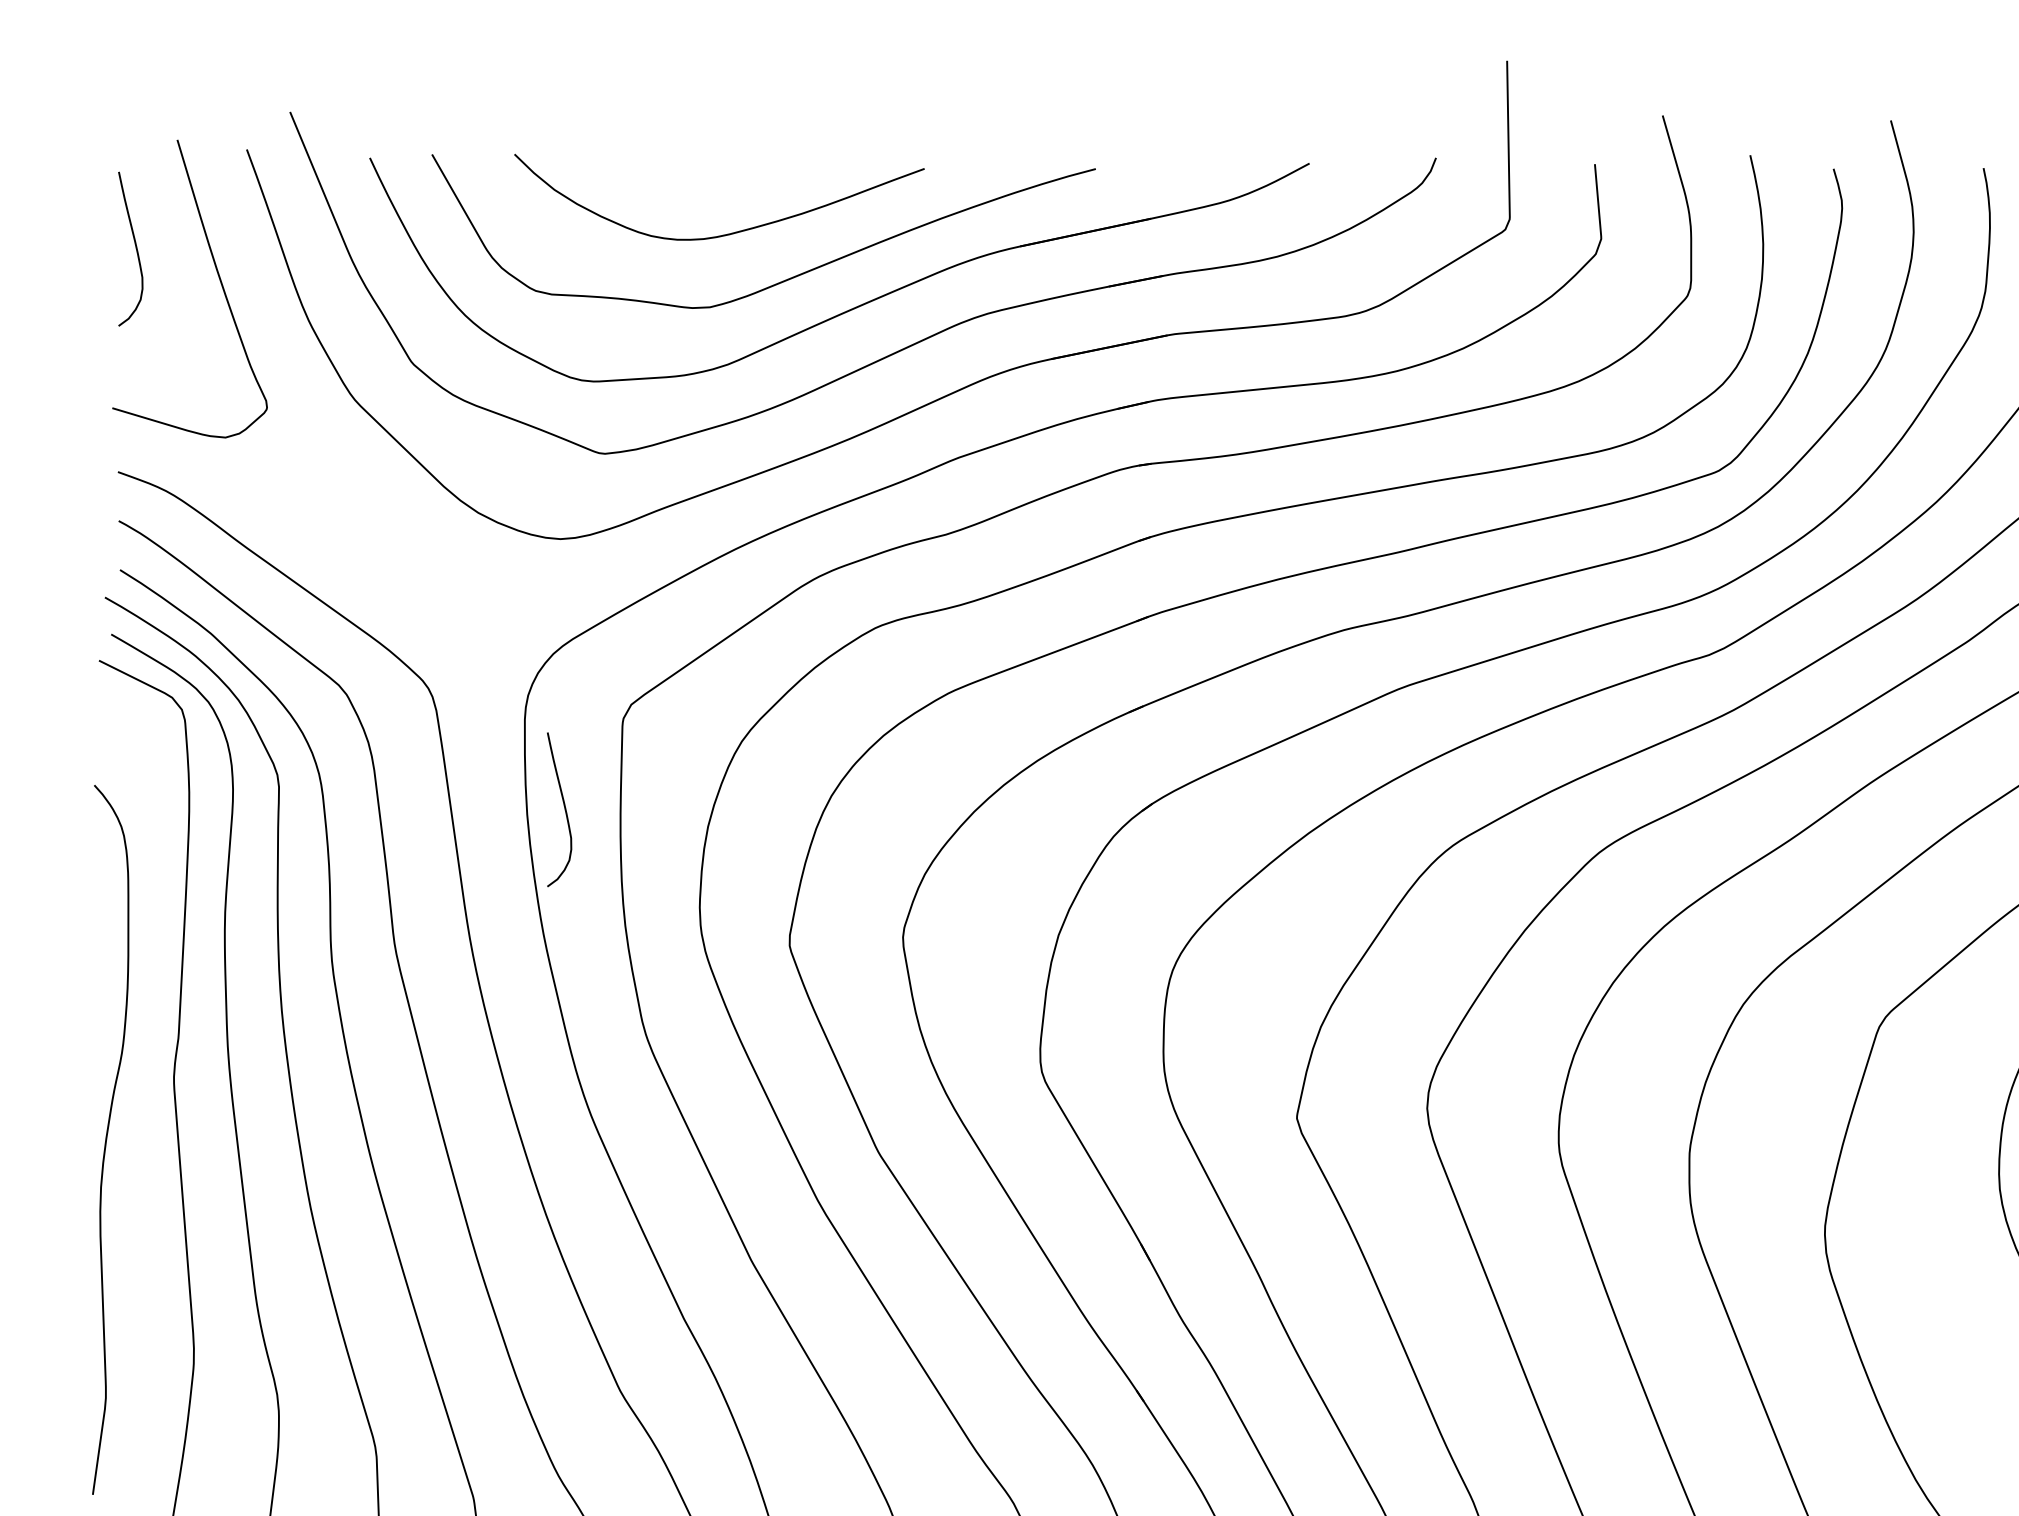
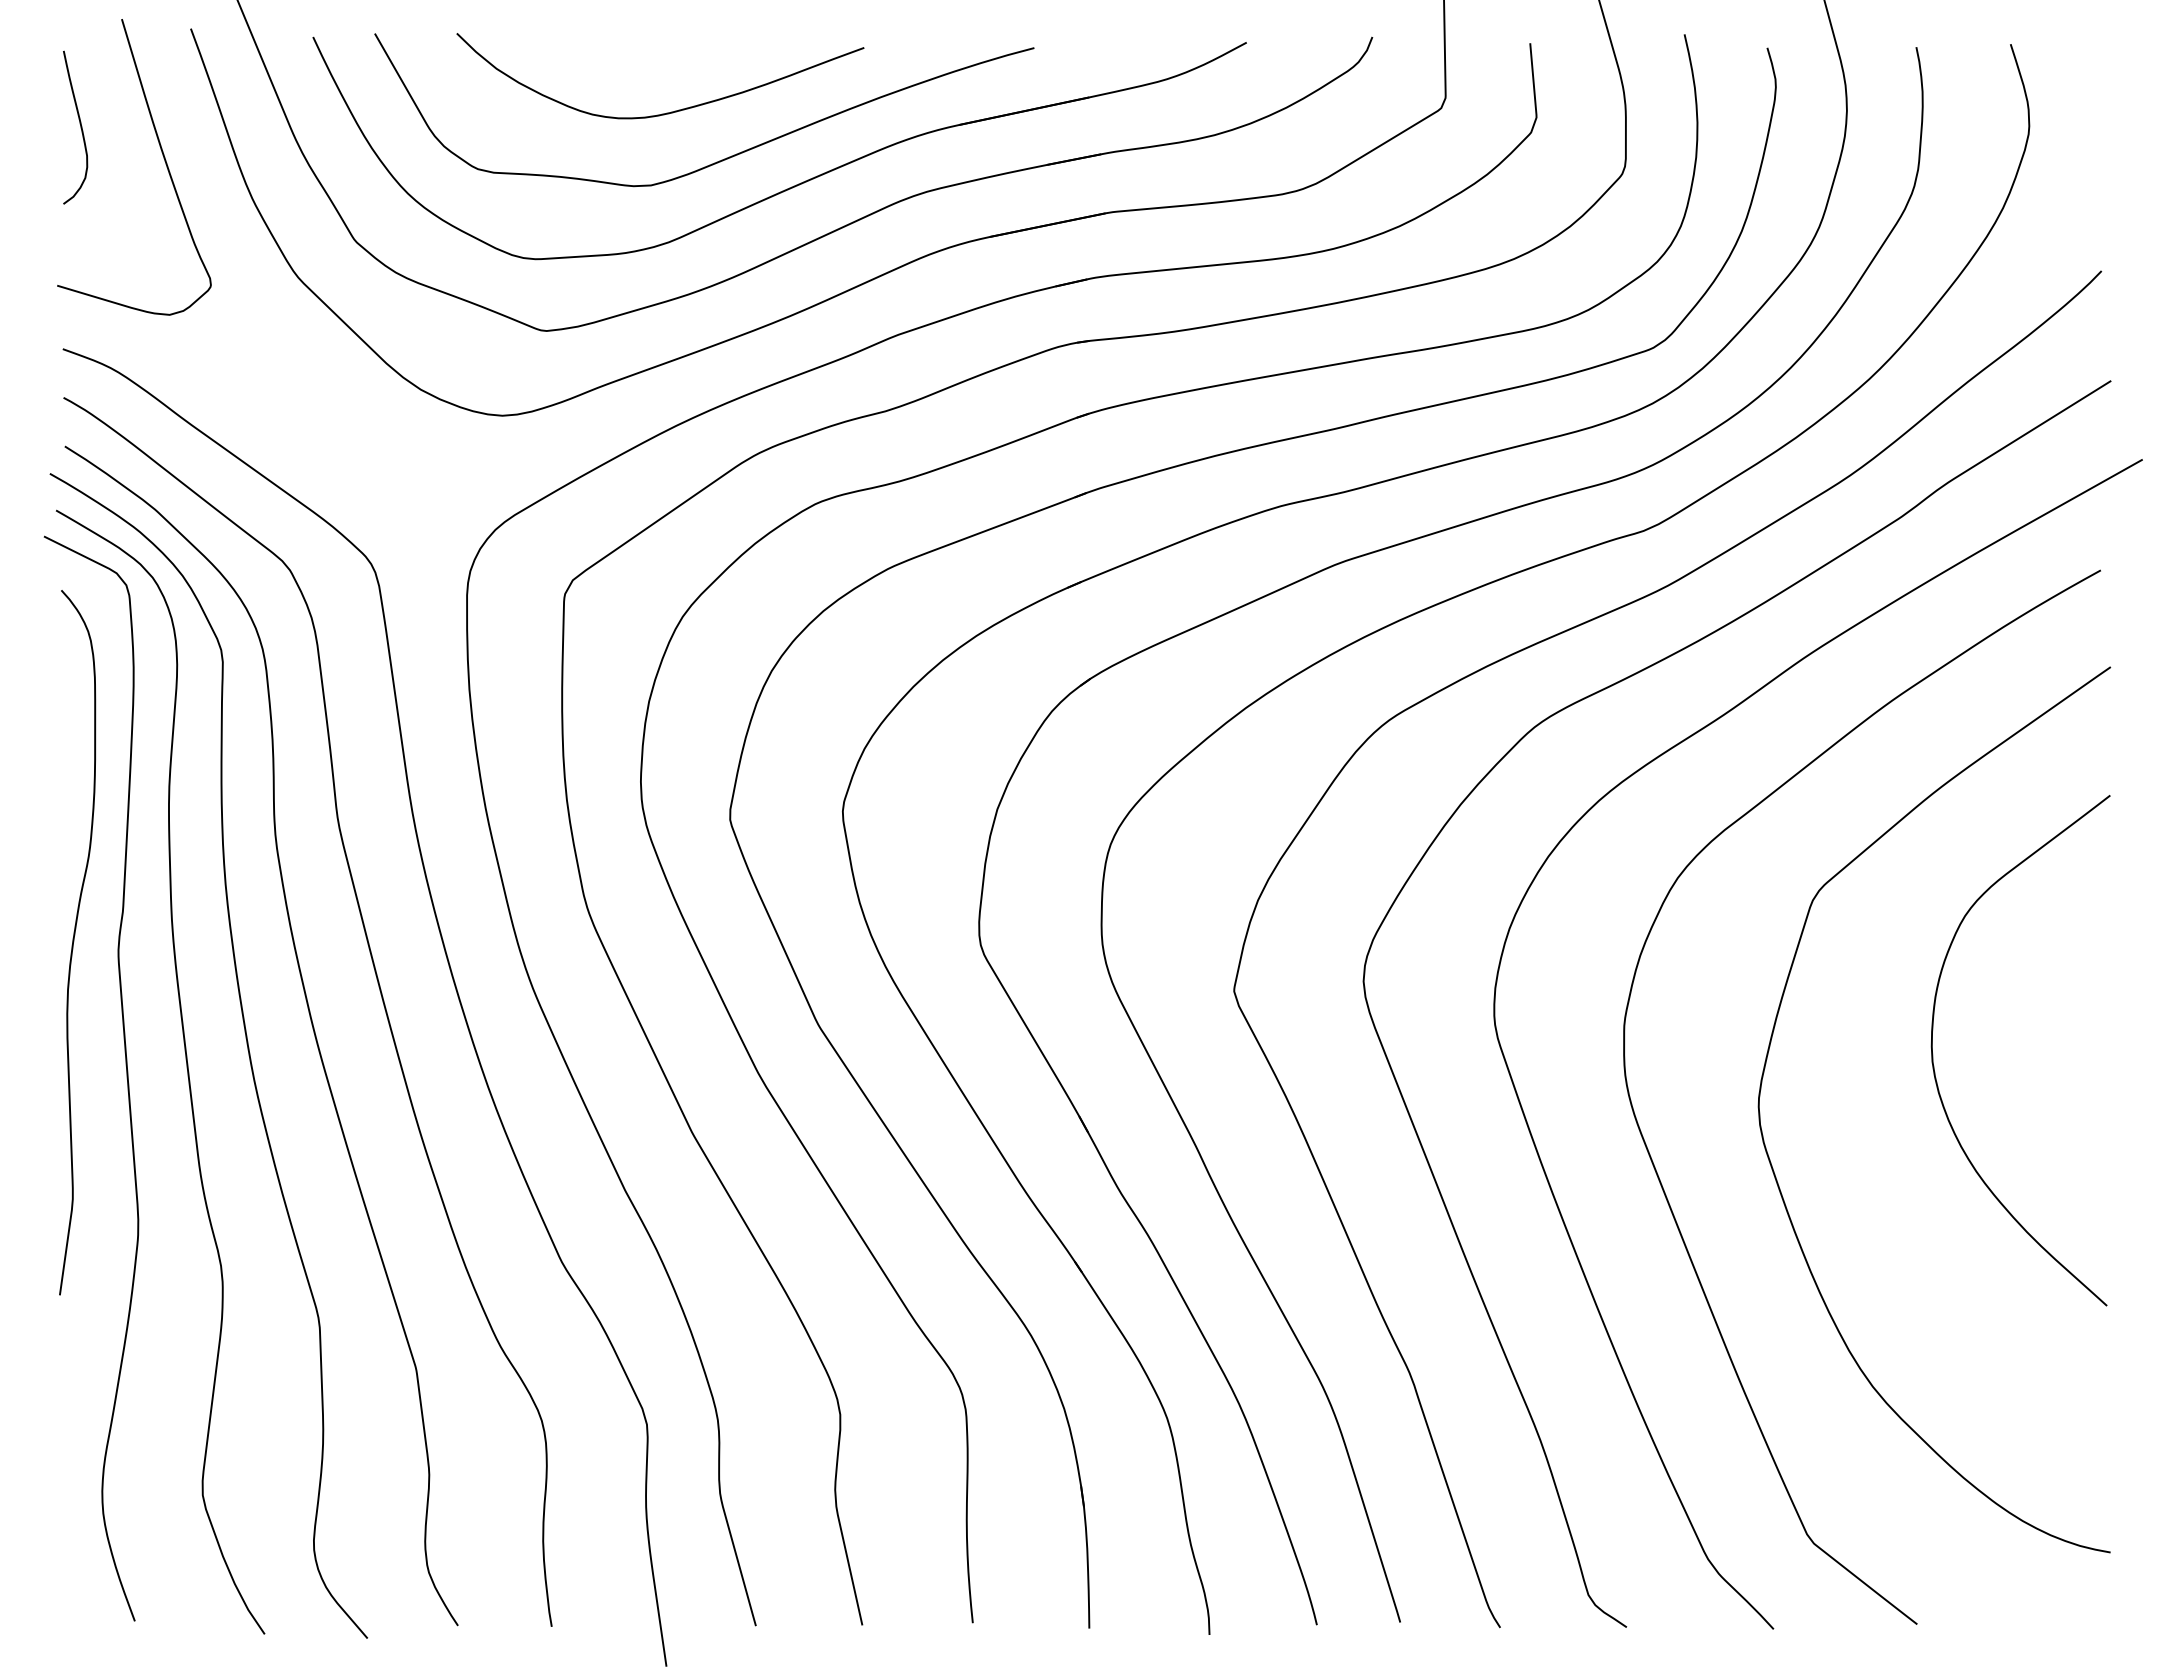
curve: (564, 809) -> (506, 684), removed
curve: (107, 1138) -> (74, 941), moved

